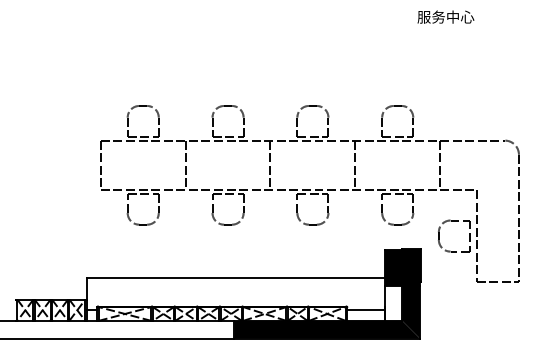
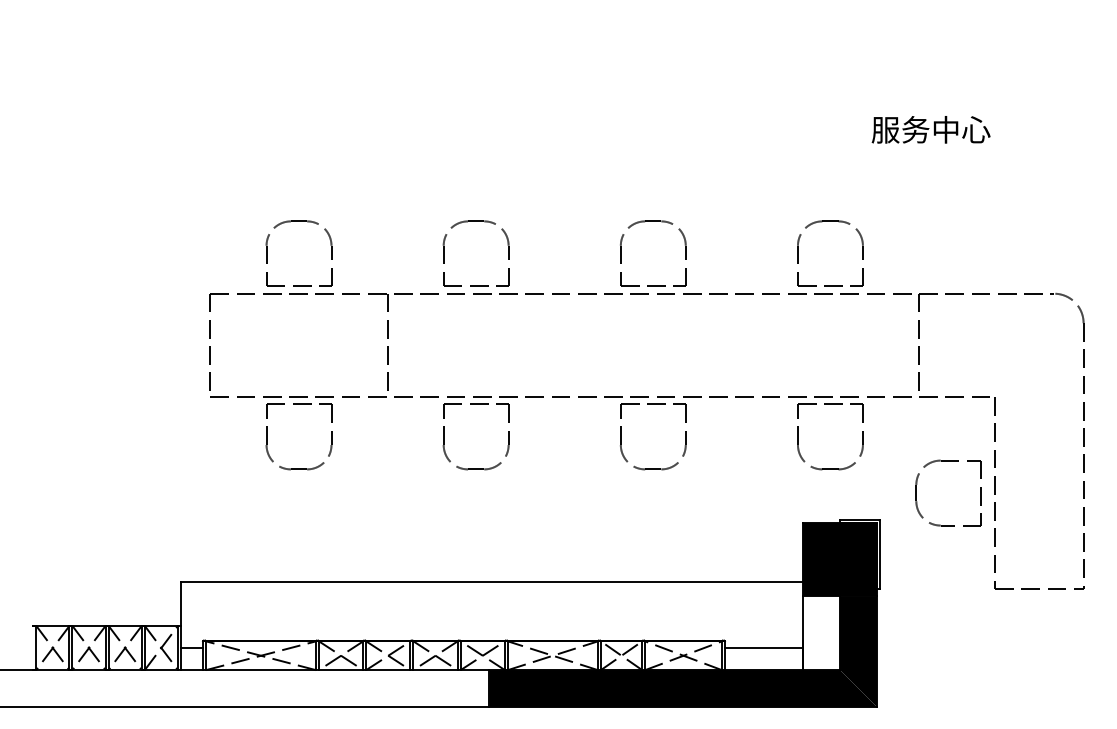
text: (445, 16) -> (930, 128), moved
line: (270, 165) -> (564, 345), removed
line: (355, 165) -> (742, 345), removed

